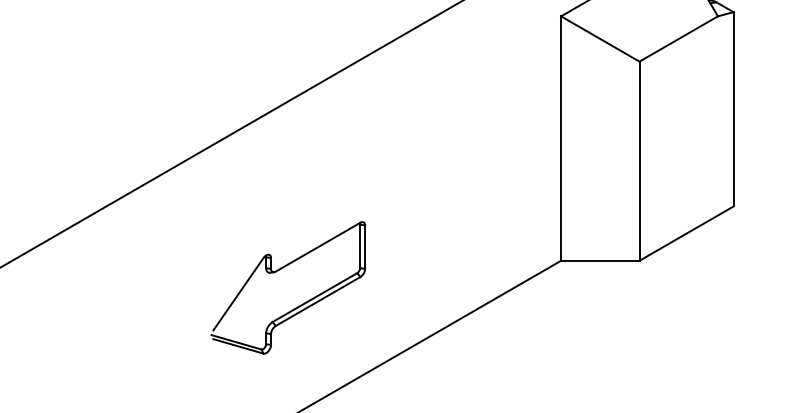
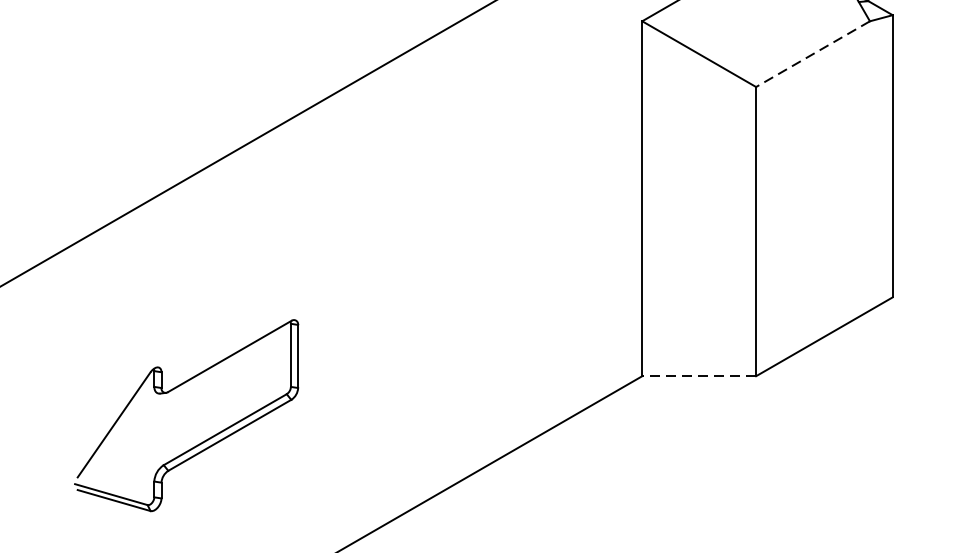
line: (678, 39) -> (812, 54), solid -> dashed
line: (599, 260) -> (698, 375), solid -> dashed
part: (278, 271) -> (172, 391), moved

